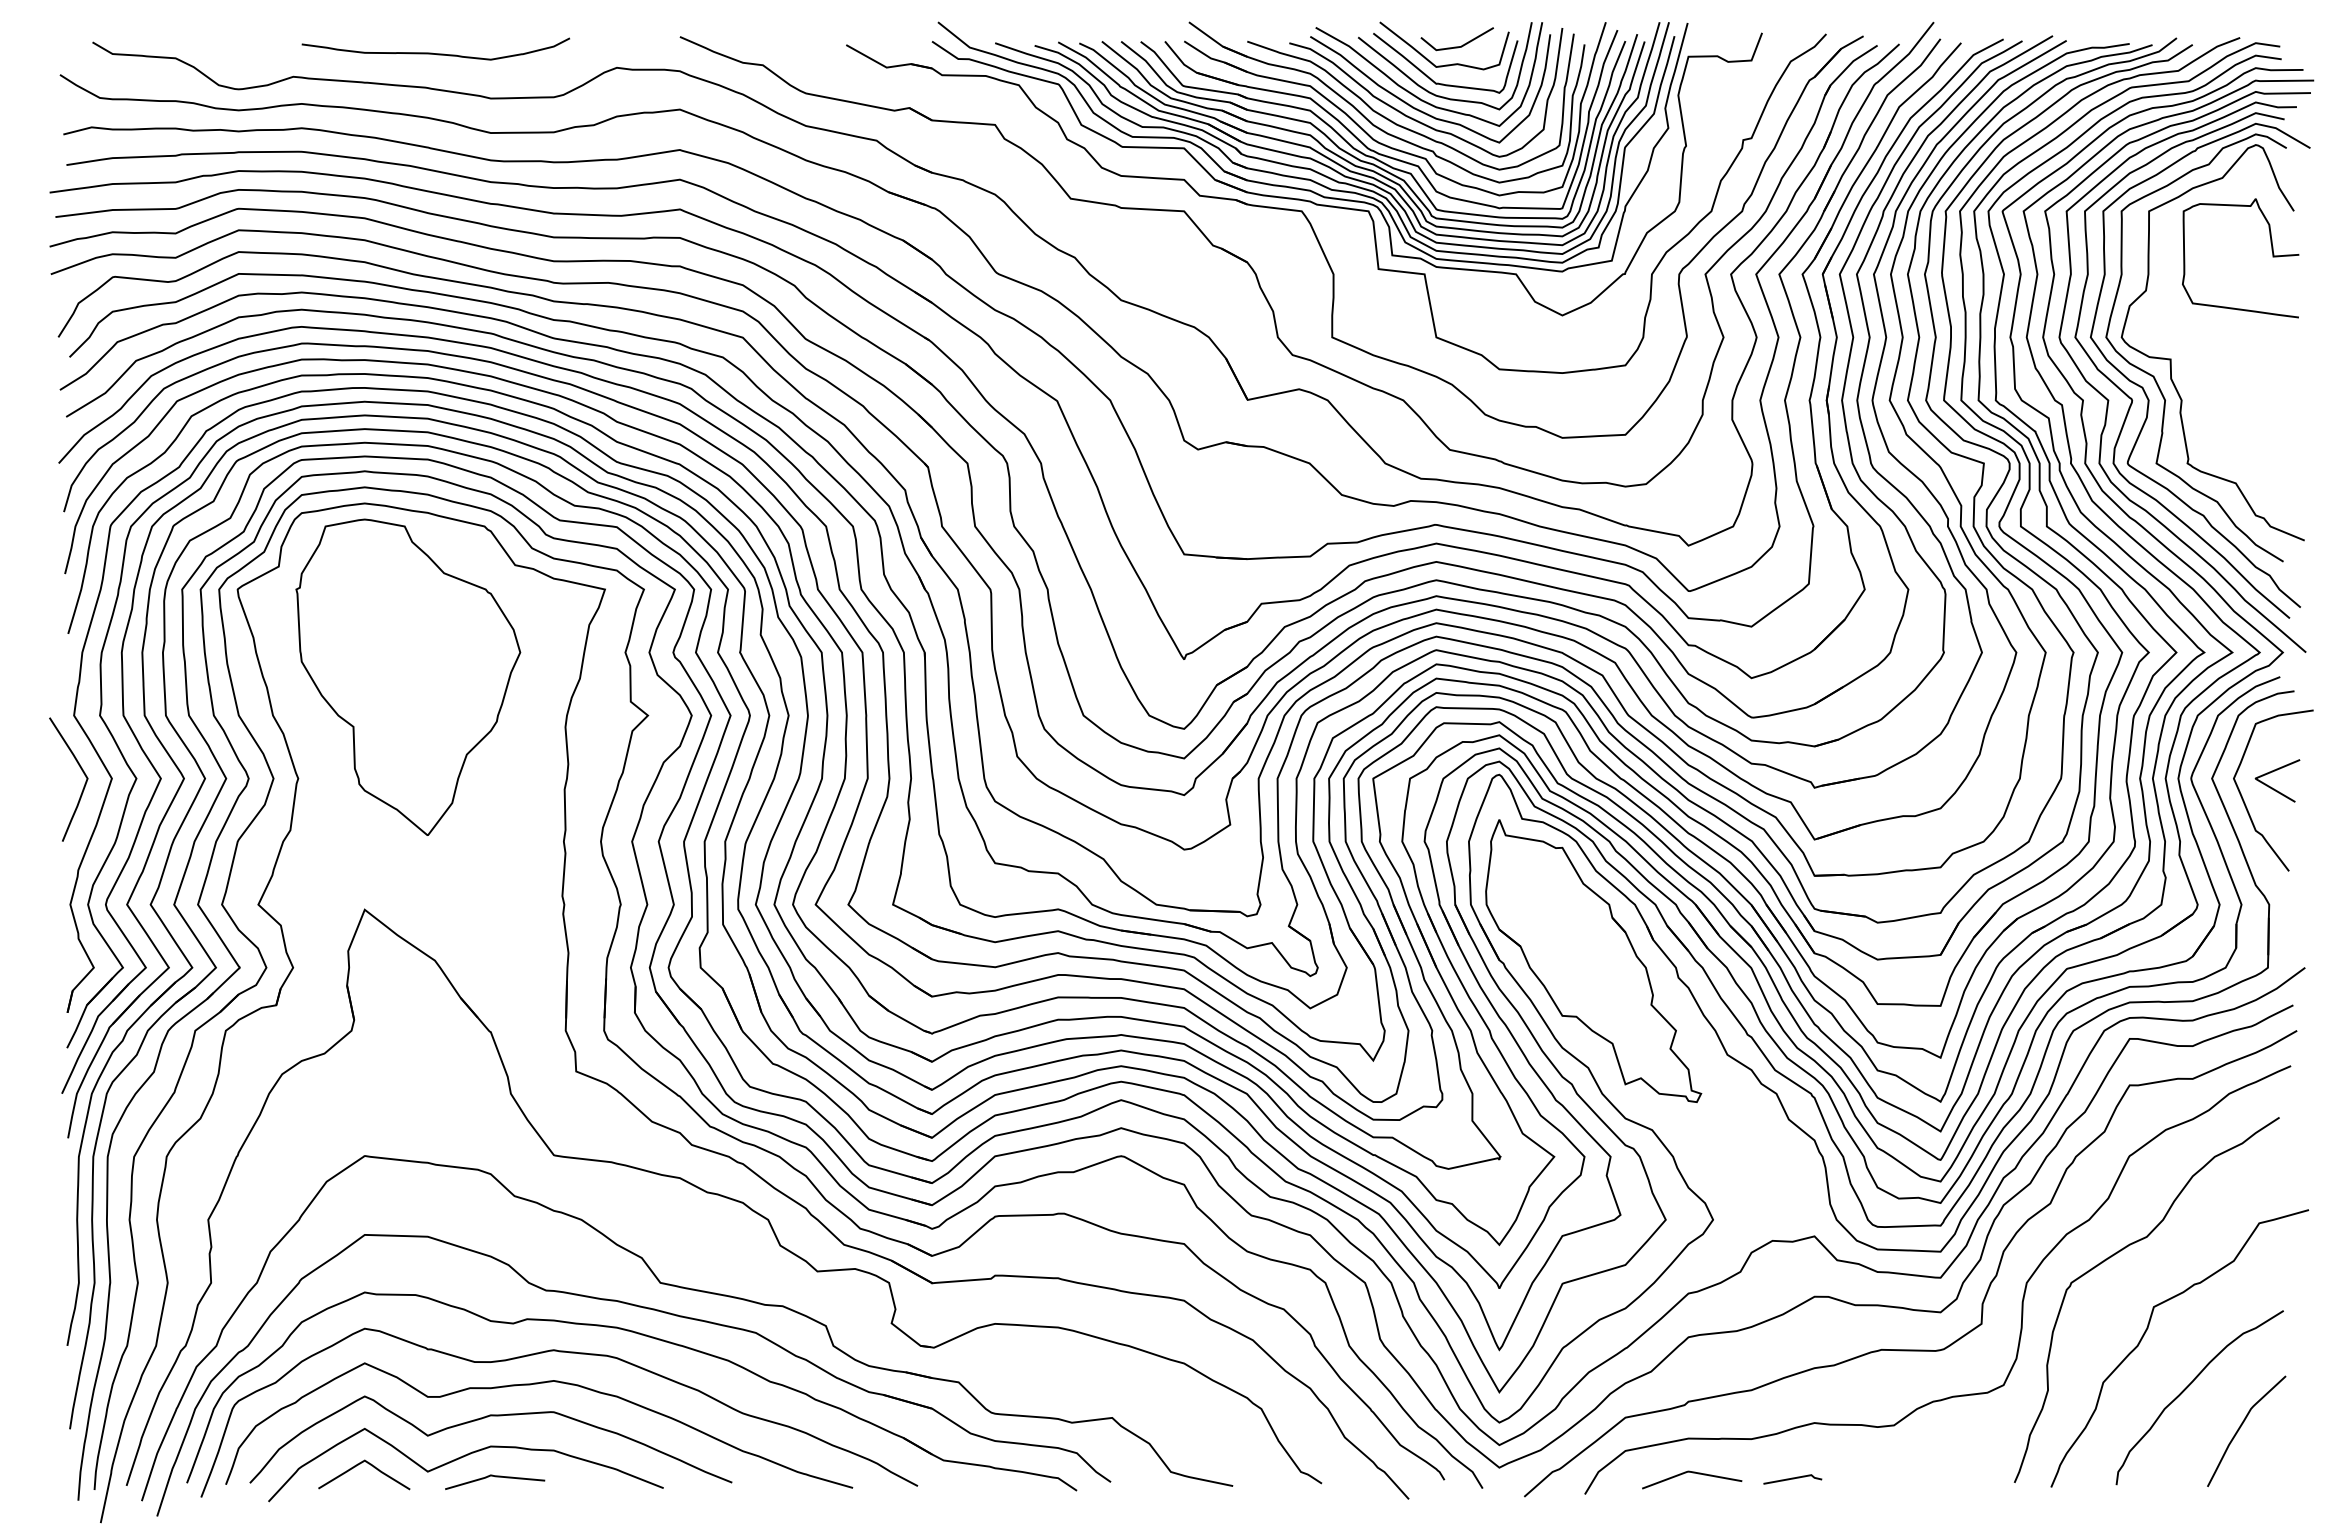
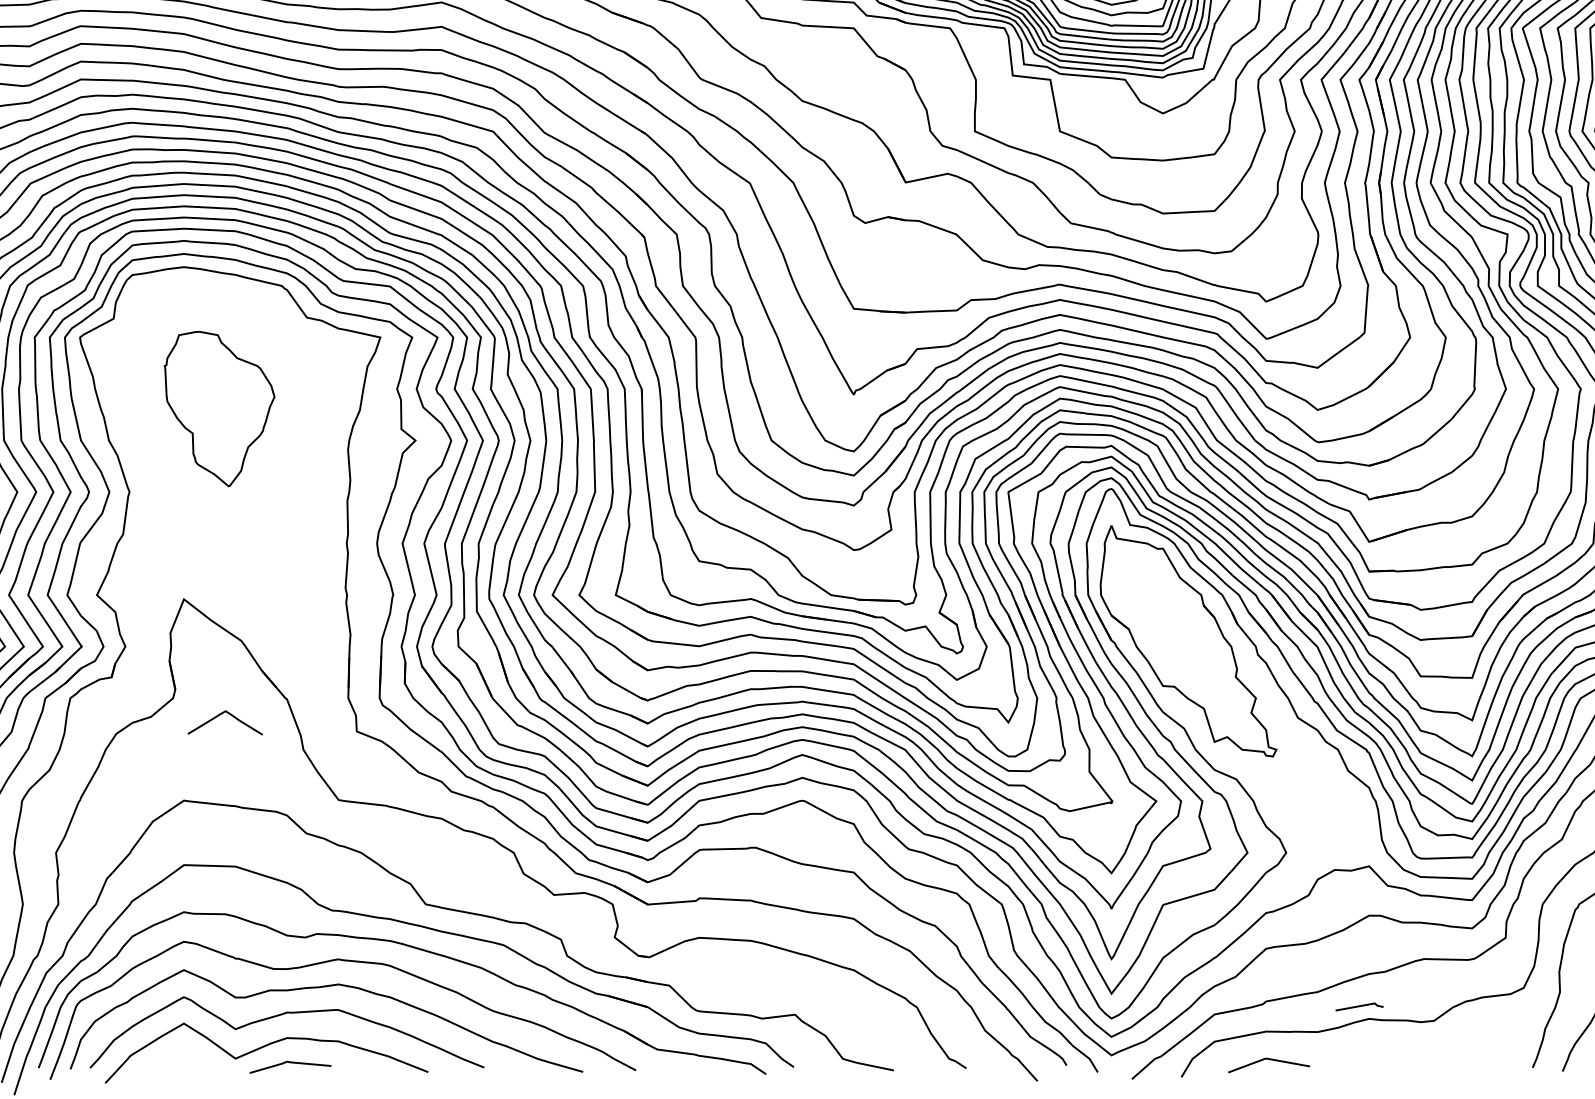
part: (408, 676) -> (219, 408), size x0.6
curve: (371, 1466) -> (231, 715), moved
line: (1792, 1479) -> (1359, 1007), moved

